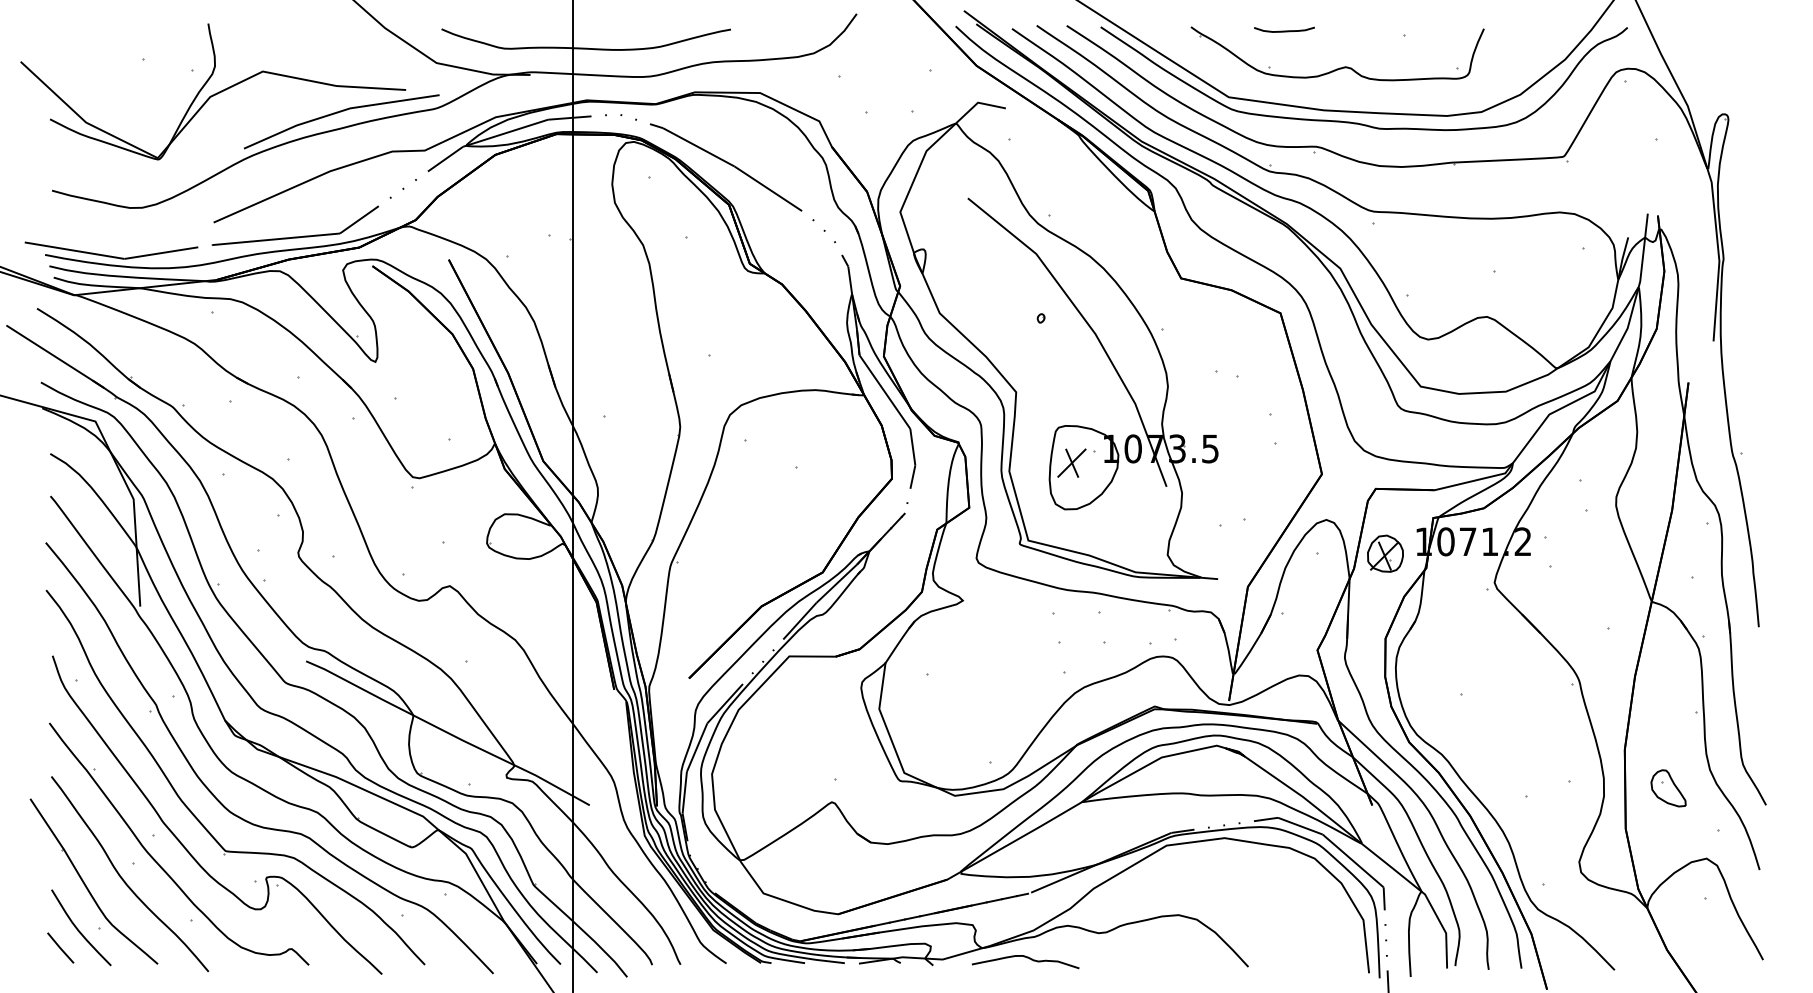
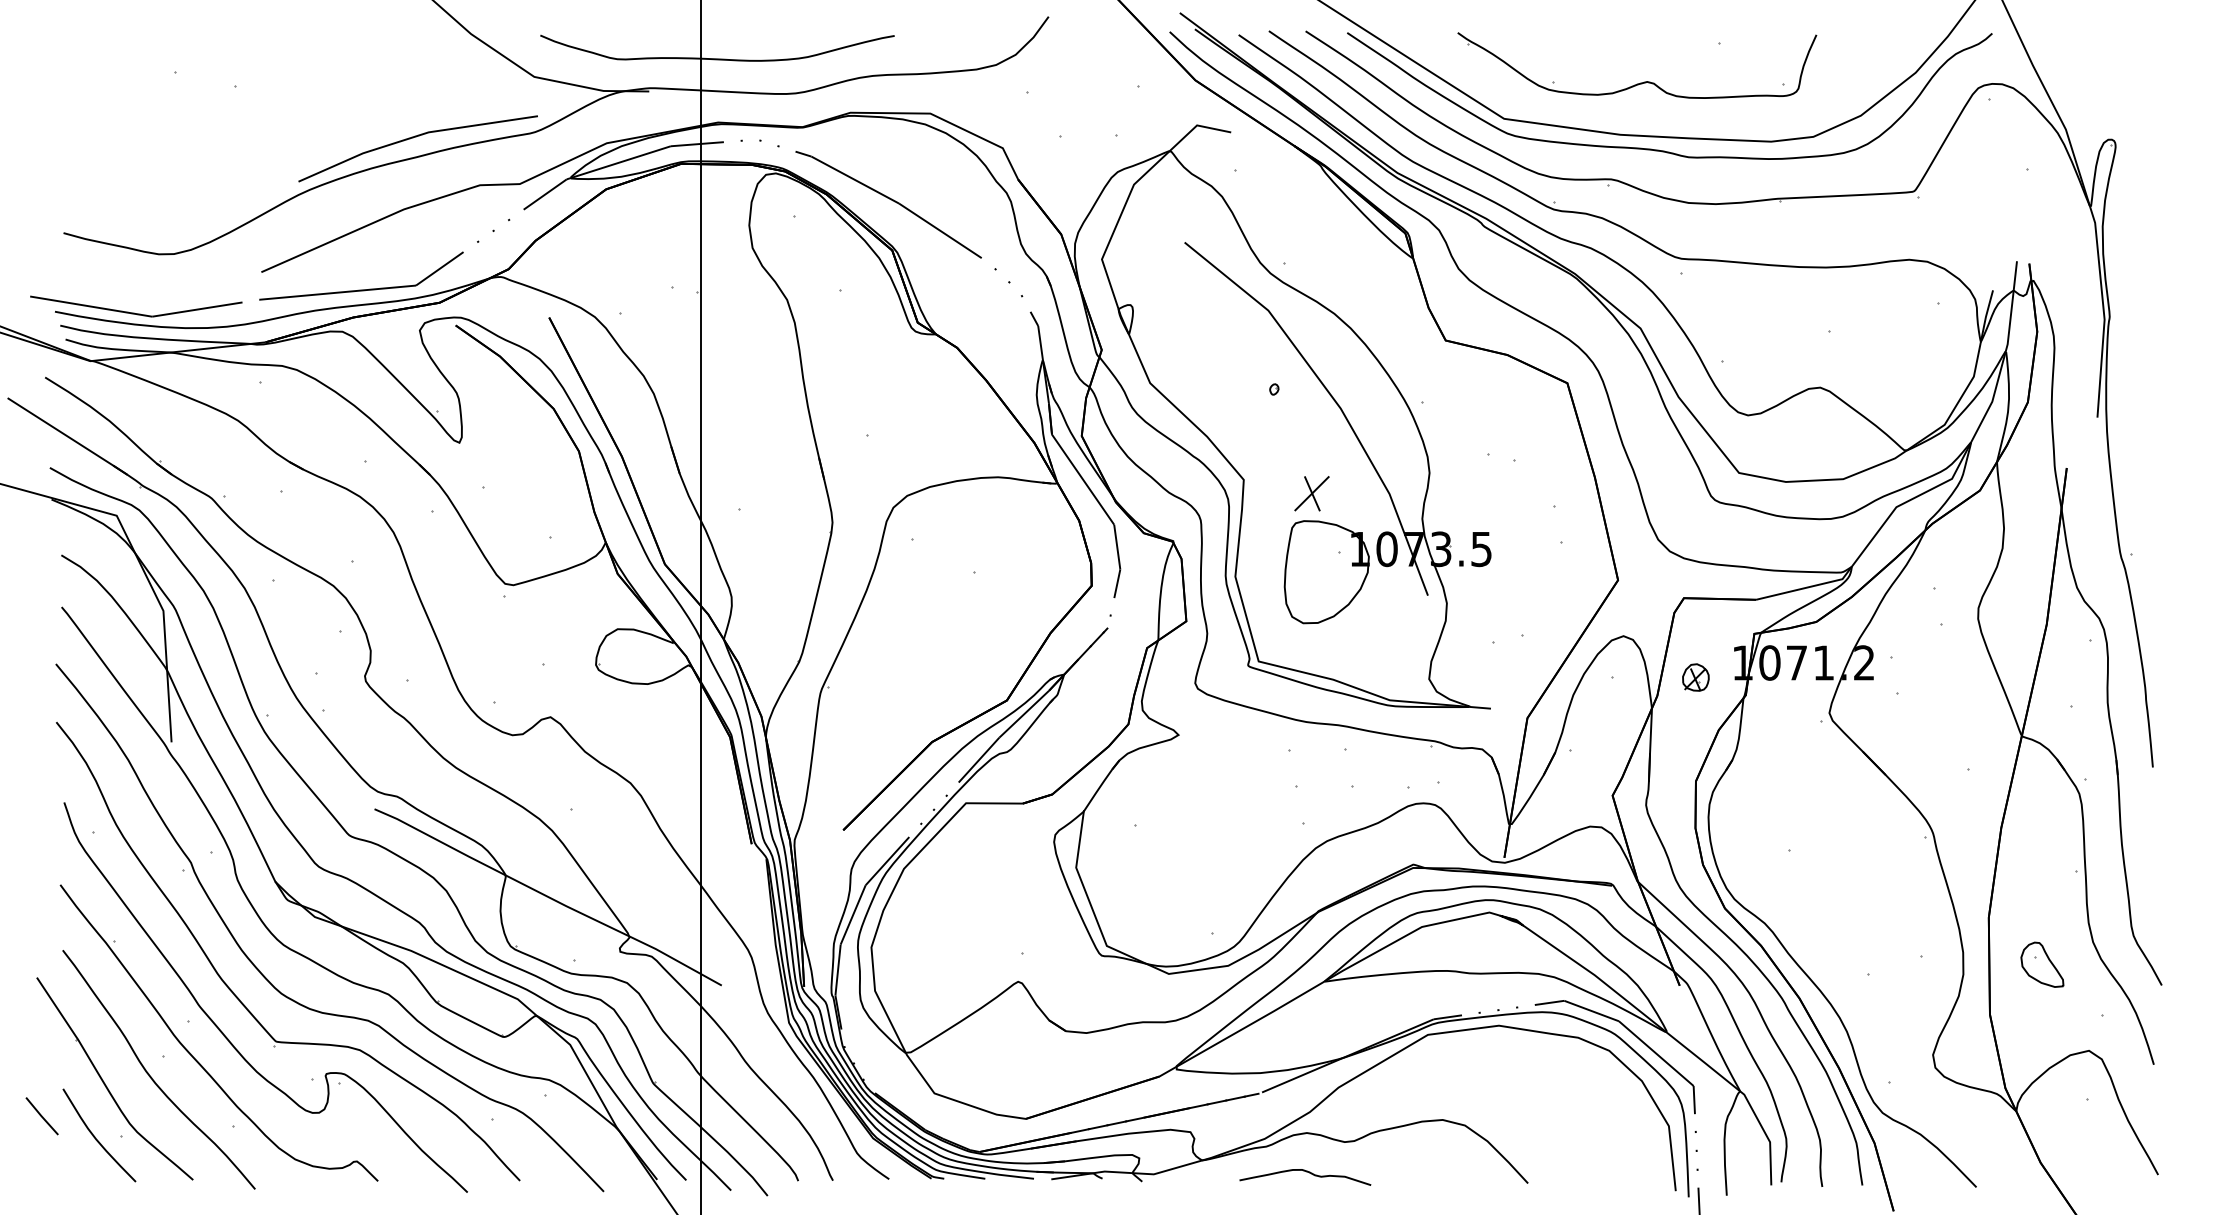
curve: (1283, 30) -> (1571, 37), removed
part: (212, 91) -> (260, 111), removed
part: (1071, 463) -> (1311, 493), moved
part: (1385, 553) -> (1695, 677), size x0.6
line: (60, 948) -> (41, 1116), moved
curve: (1026, 958) -> (1306, 1172), moved

